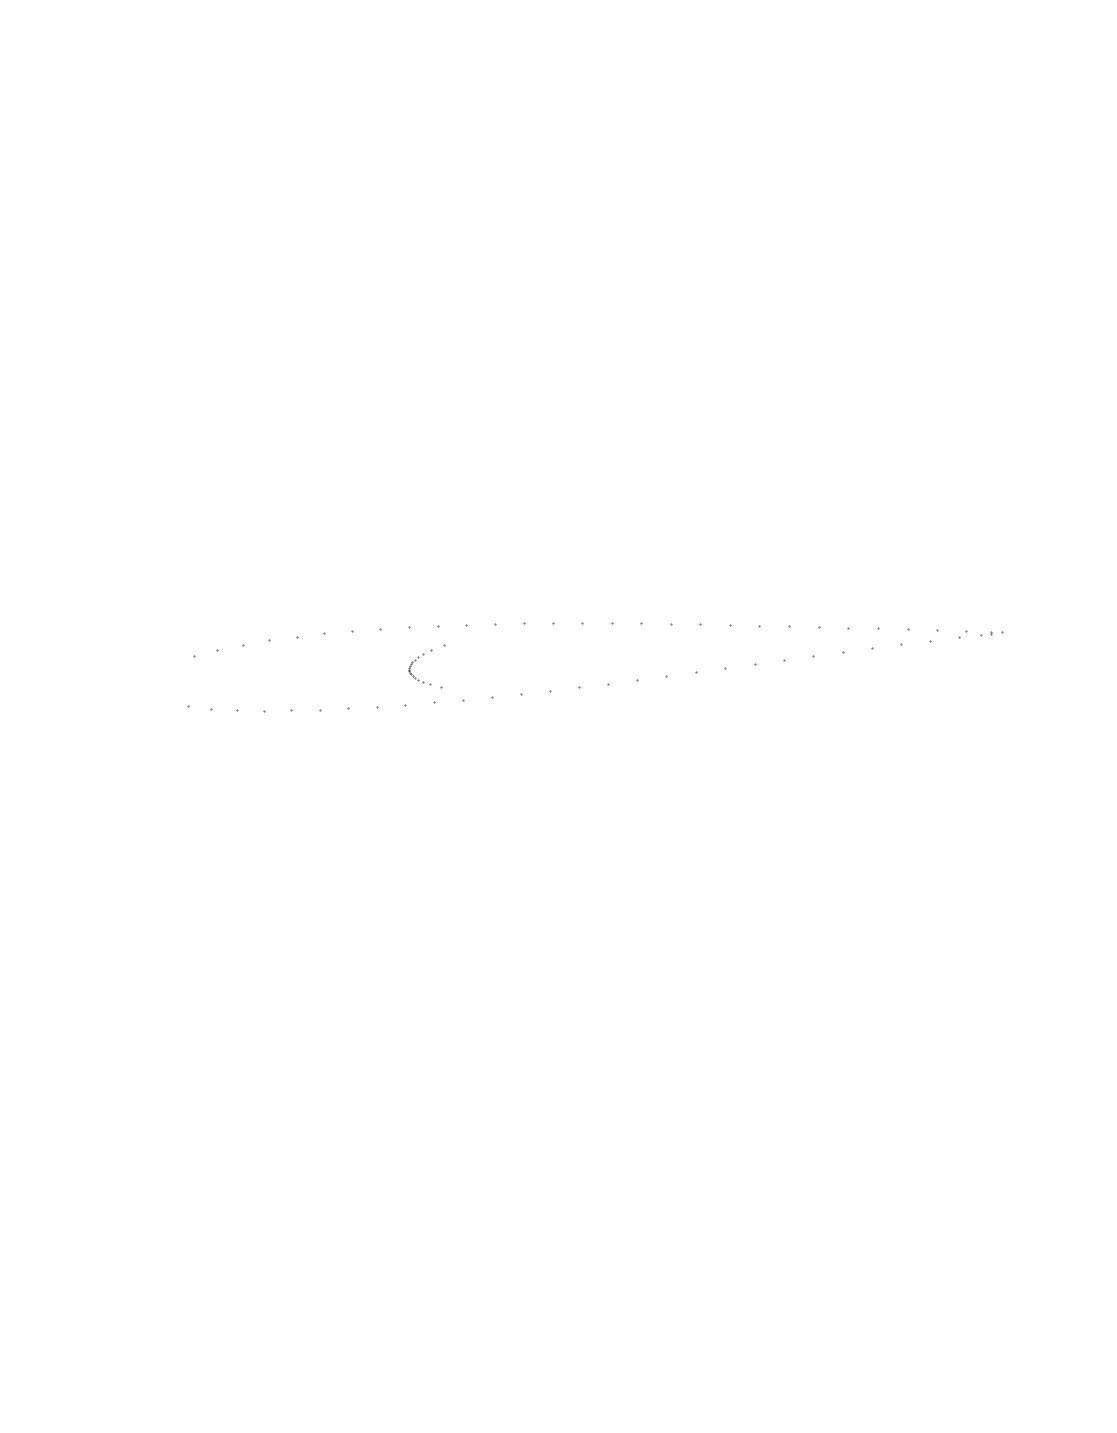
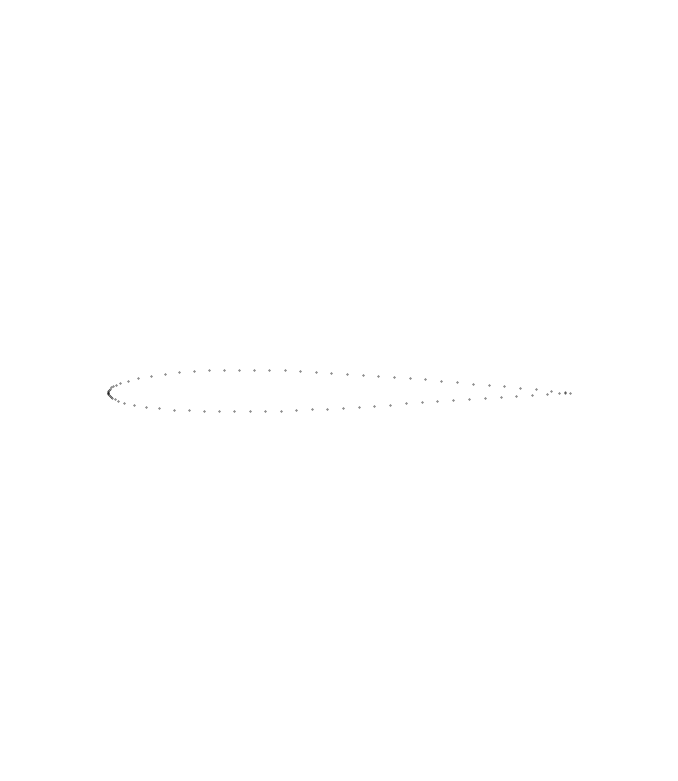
part: (424, 657) -> (116, 386), moved

